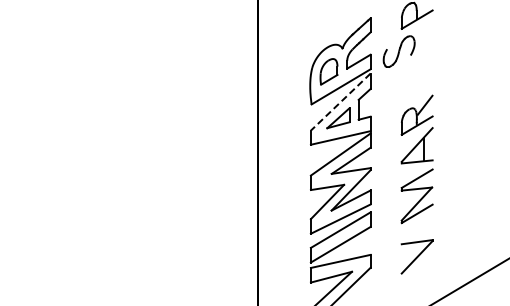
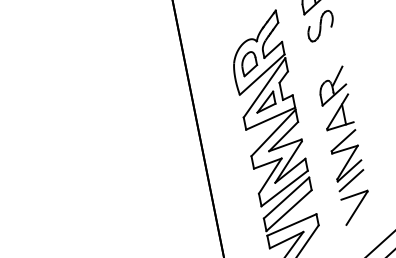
part: (398, 51) -> (319, 26), moved
line: (340, 102) -> (264, 88), dashed -> solid
line: (416, 224) -> (350, 180), added

